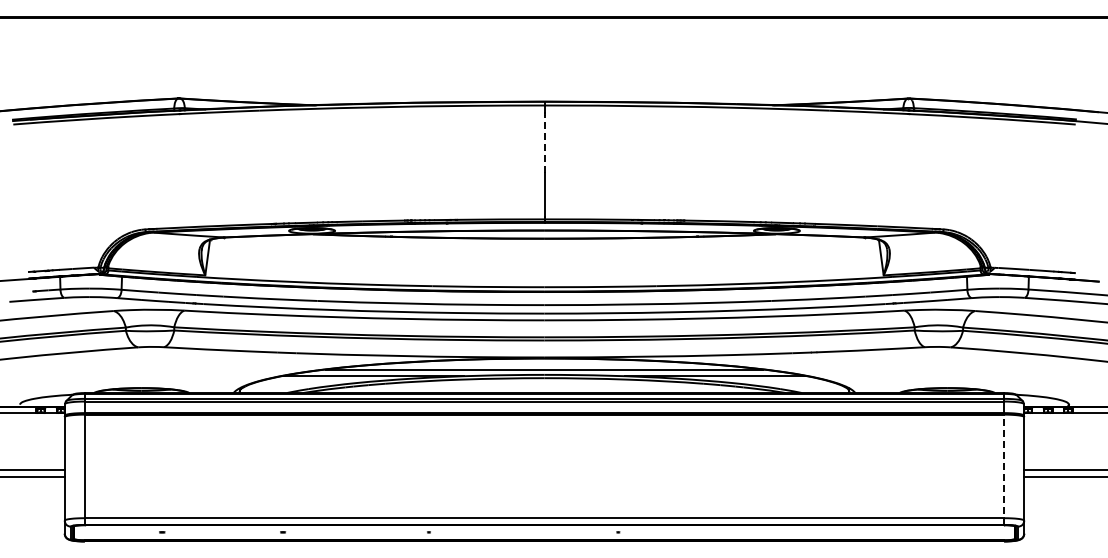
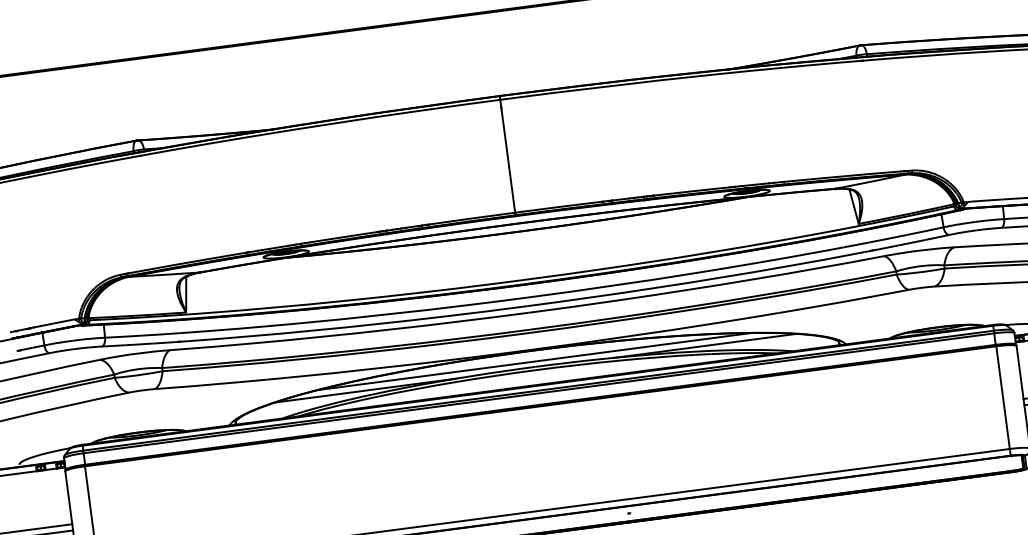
line: (544, 143) -> (505, 137), dashed -> solid
line: (1004, 468) -> (1003, 399), dashed -> solid

